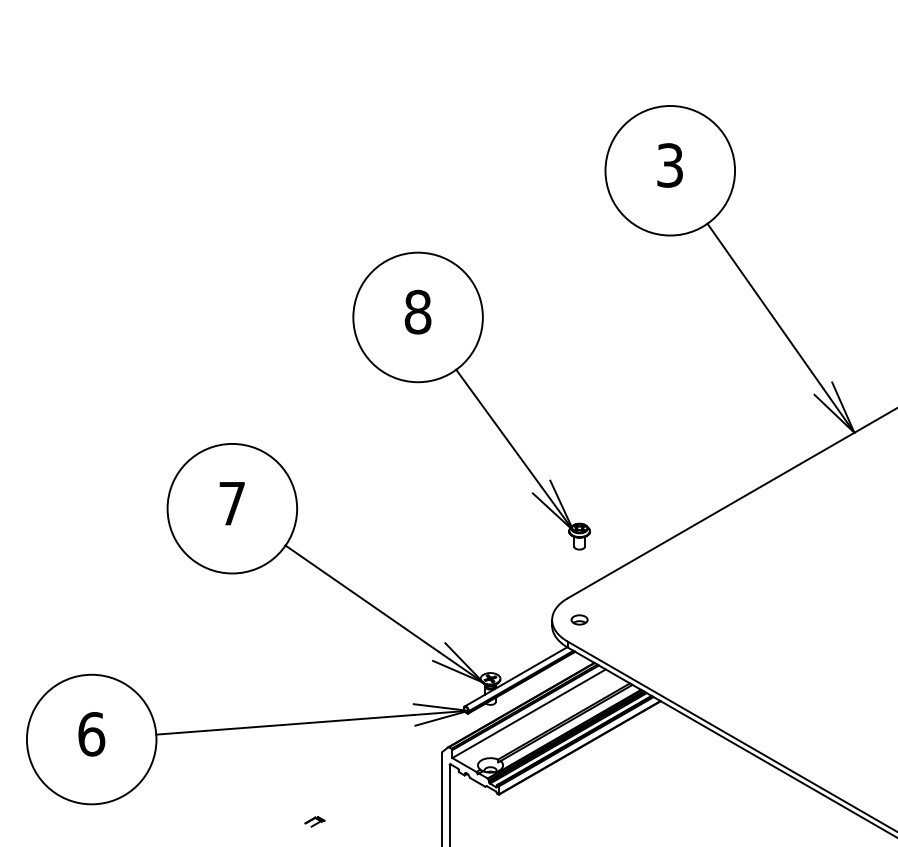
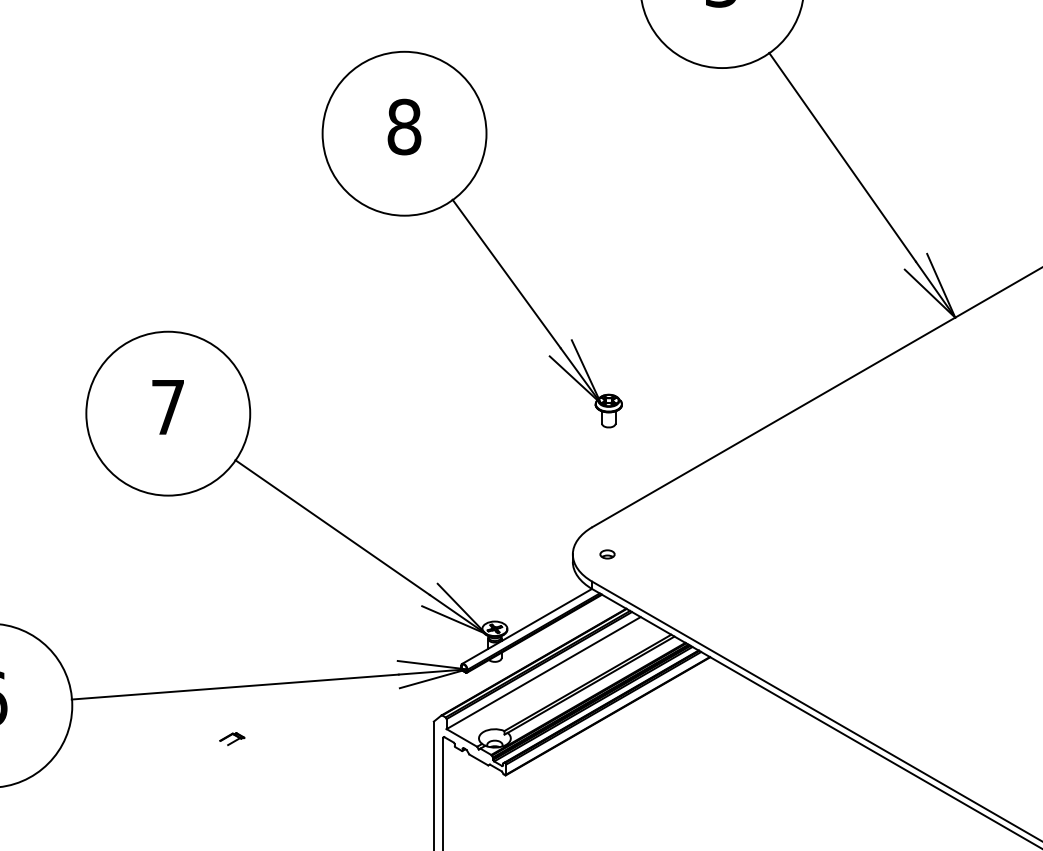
part: (471, 400) -> (472, 238), moved
part: (579, 619) -> (607, 553), size x0.7
part: (314, 821) -> (231, 738), moved

